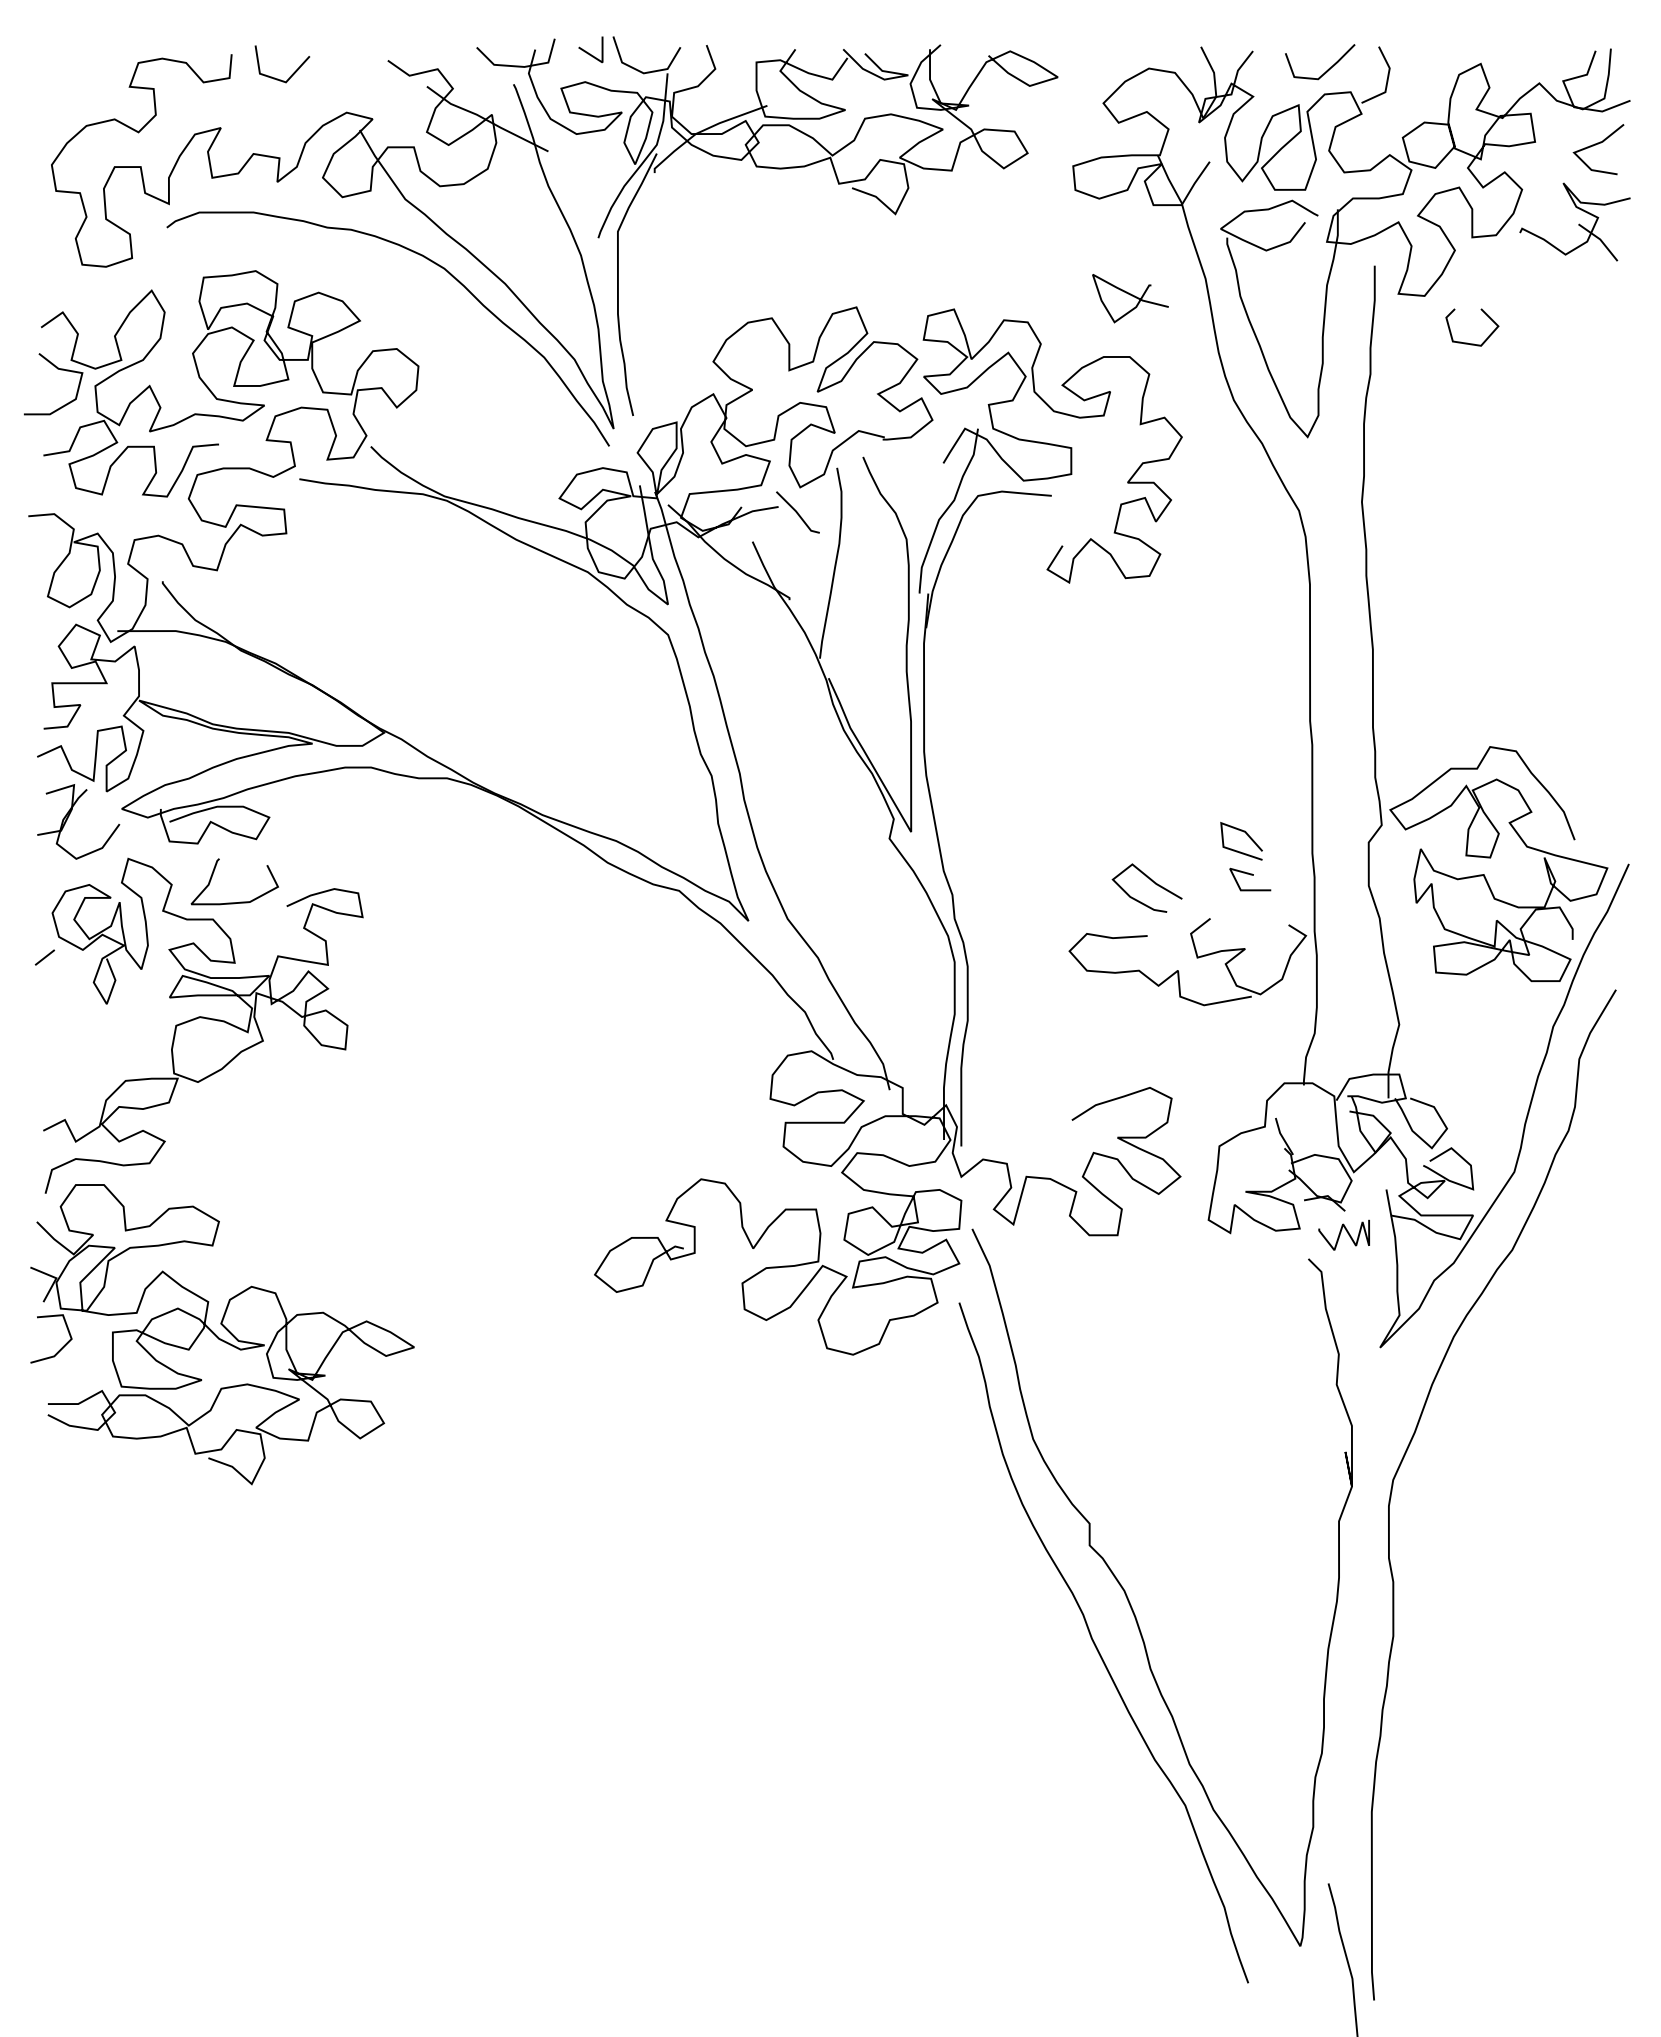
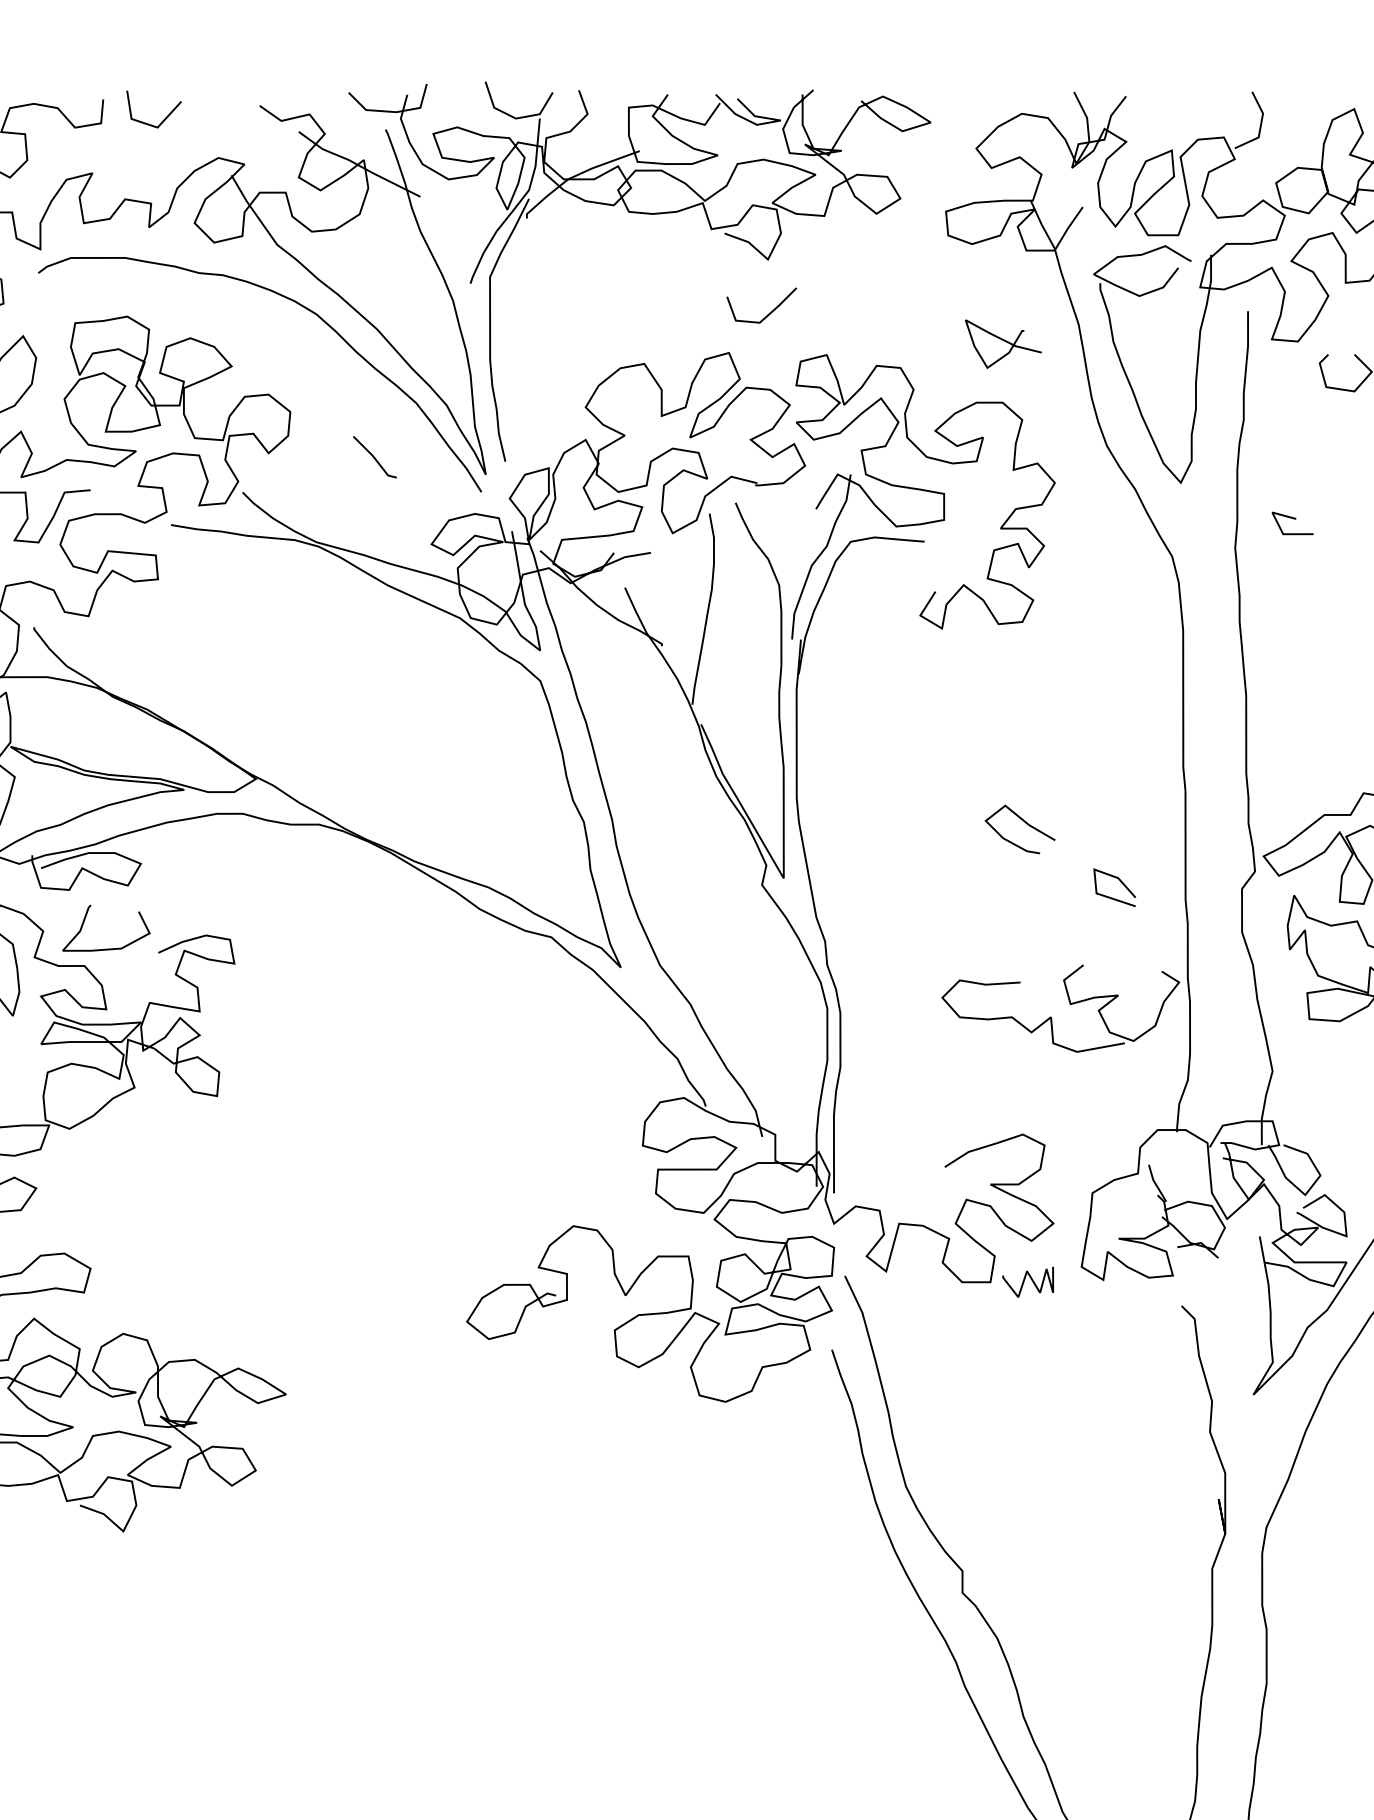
line: (587, 51) -> (459, 96), removed
line: (1327, 69) -> (769, 313), moved
line: (797, 512) -> (374, 457), moved
line: (1250, 875) -> (1292, 519), moved
curve: (1151, 881) -> (1024, 822), moved
curve: (1341, 1232) -> (1025, 1279), moved

